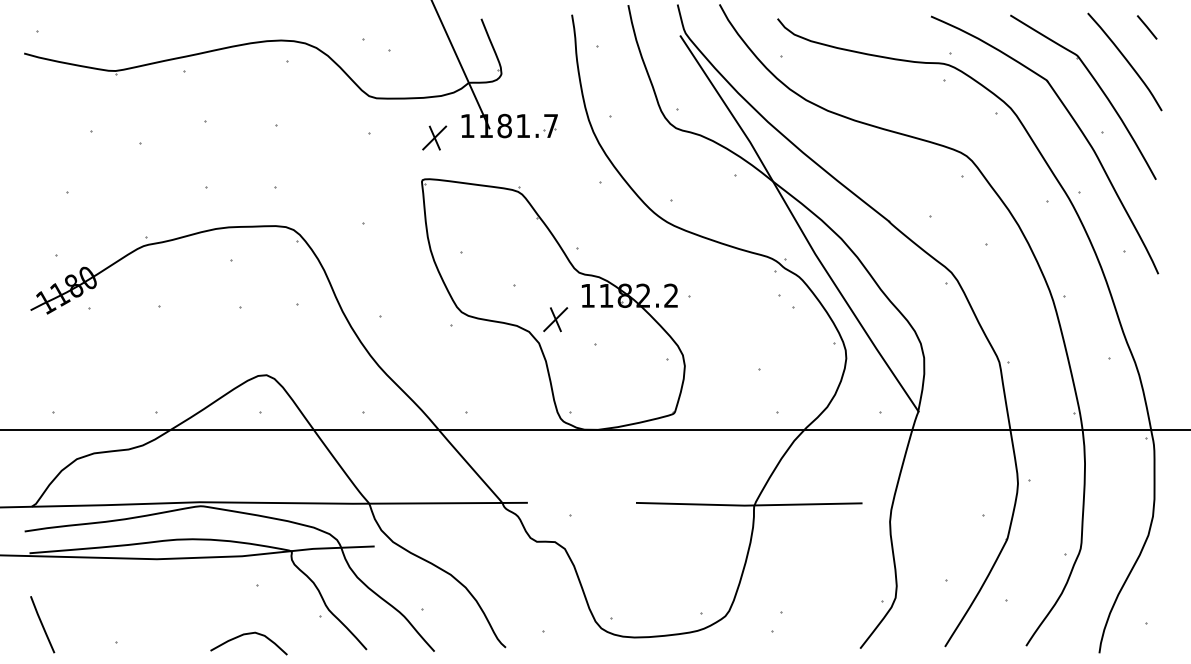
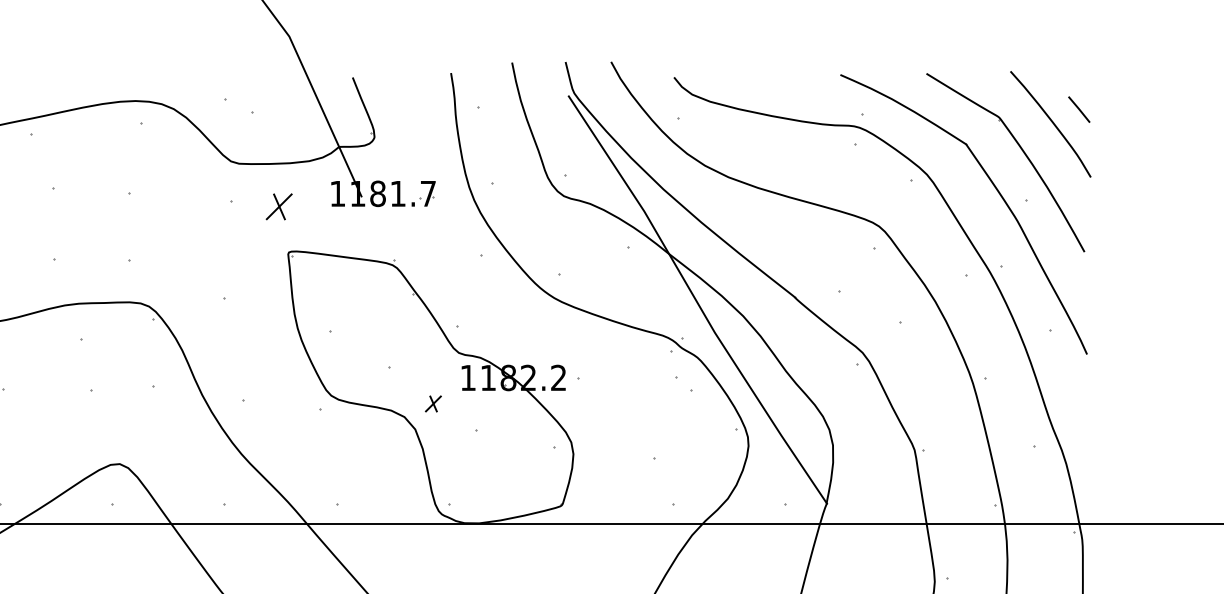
line: (1146, 27) -> (1078, 109), moved
part: (434, 137) -> (279, 206), moved
part: (555, 319) -> (433, 403), size x0.6

